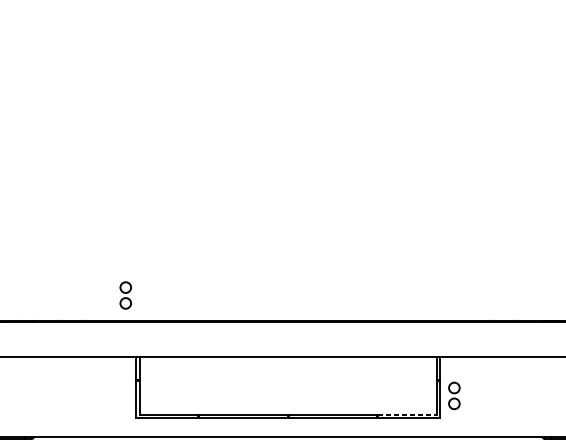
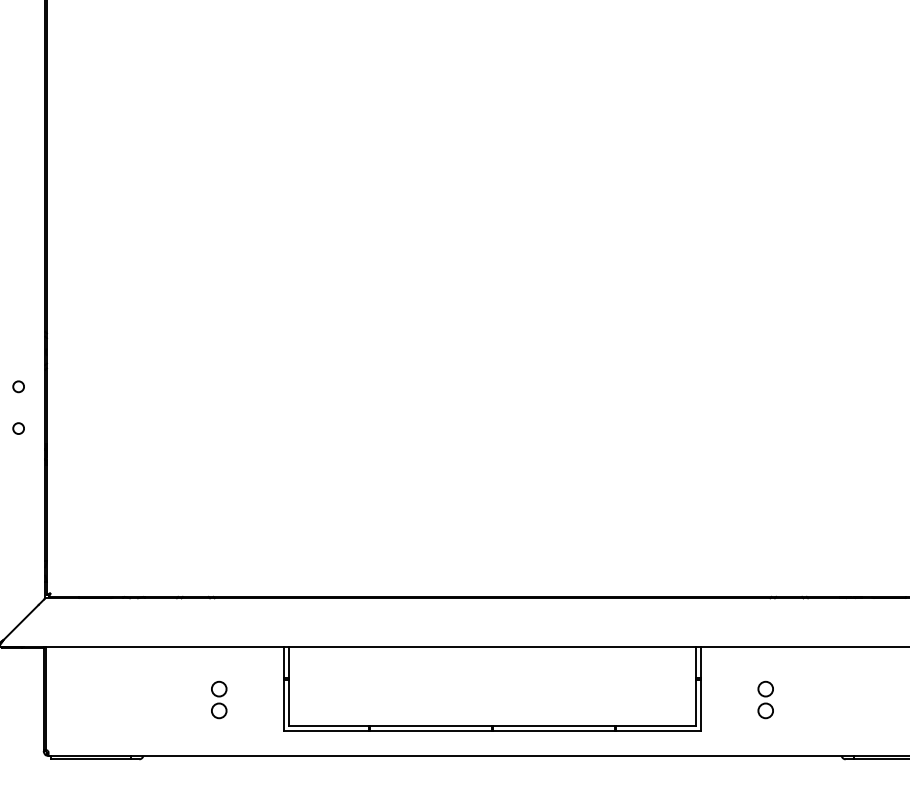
part: (125, 295) -> (219, 699), moved
part: (454, 395) -> (765, 699), moved
line: (407, 414) -> (656, 725), dashed -> solid

